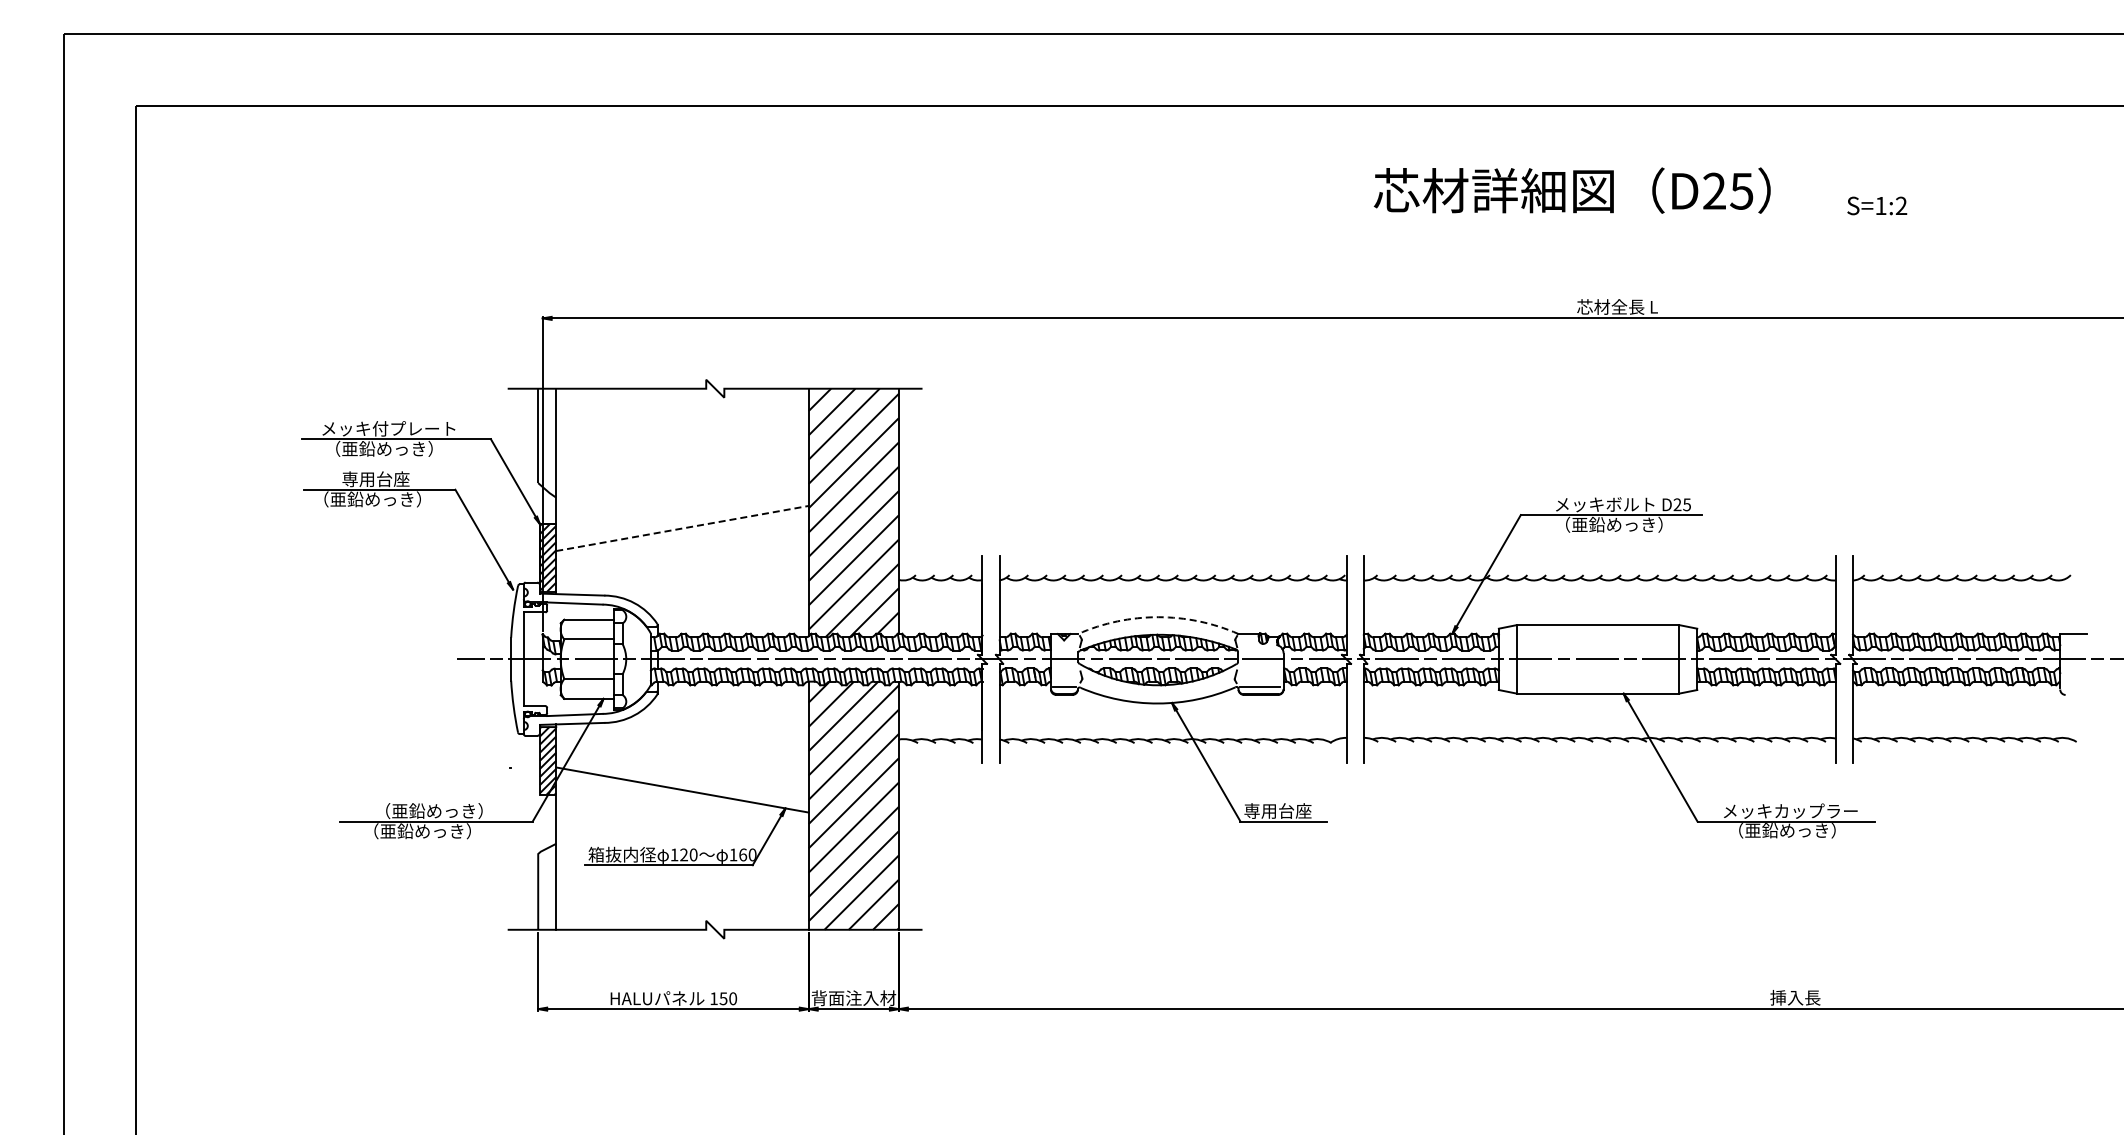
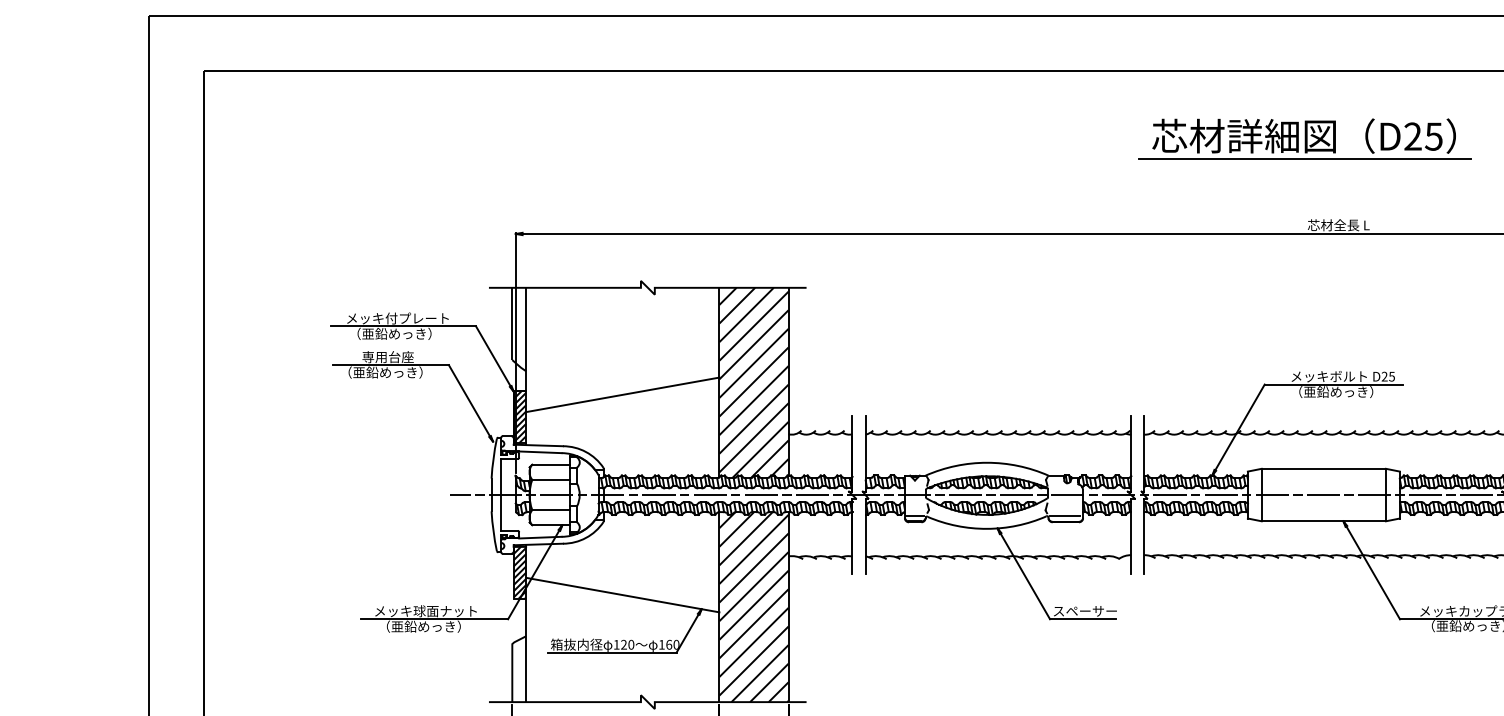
line: (1572, 220) -> (1304, 159), added
line: (682, 528) -> (622, 394), dashed -> solid
arc: (1158, 617) -> (987, 463), dashed -> solid
text: (1285, 810) -> (1084, 610), 専用台座 -> スペーサー
text: (425, 811) -> (426, 611), （亜鉛めっき） -> メッキ球面ナット

